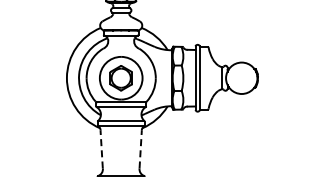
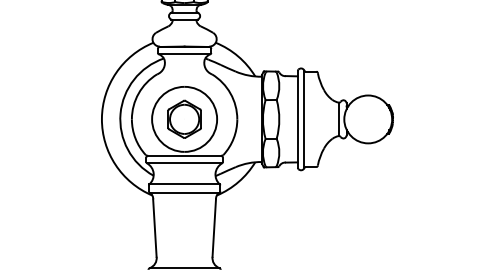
line: (101, 149) -> (154, 227), dashed -> solid
line: (140, 149) -> (213, 227), dashed -> solid

